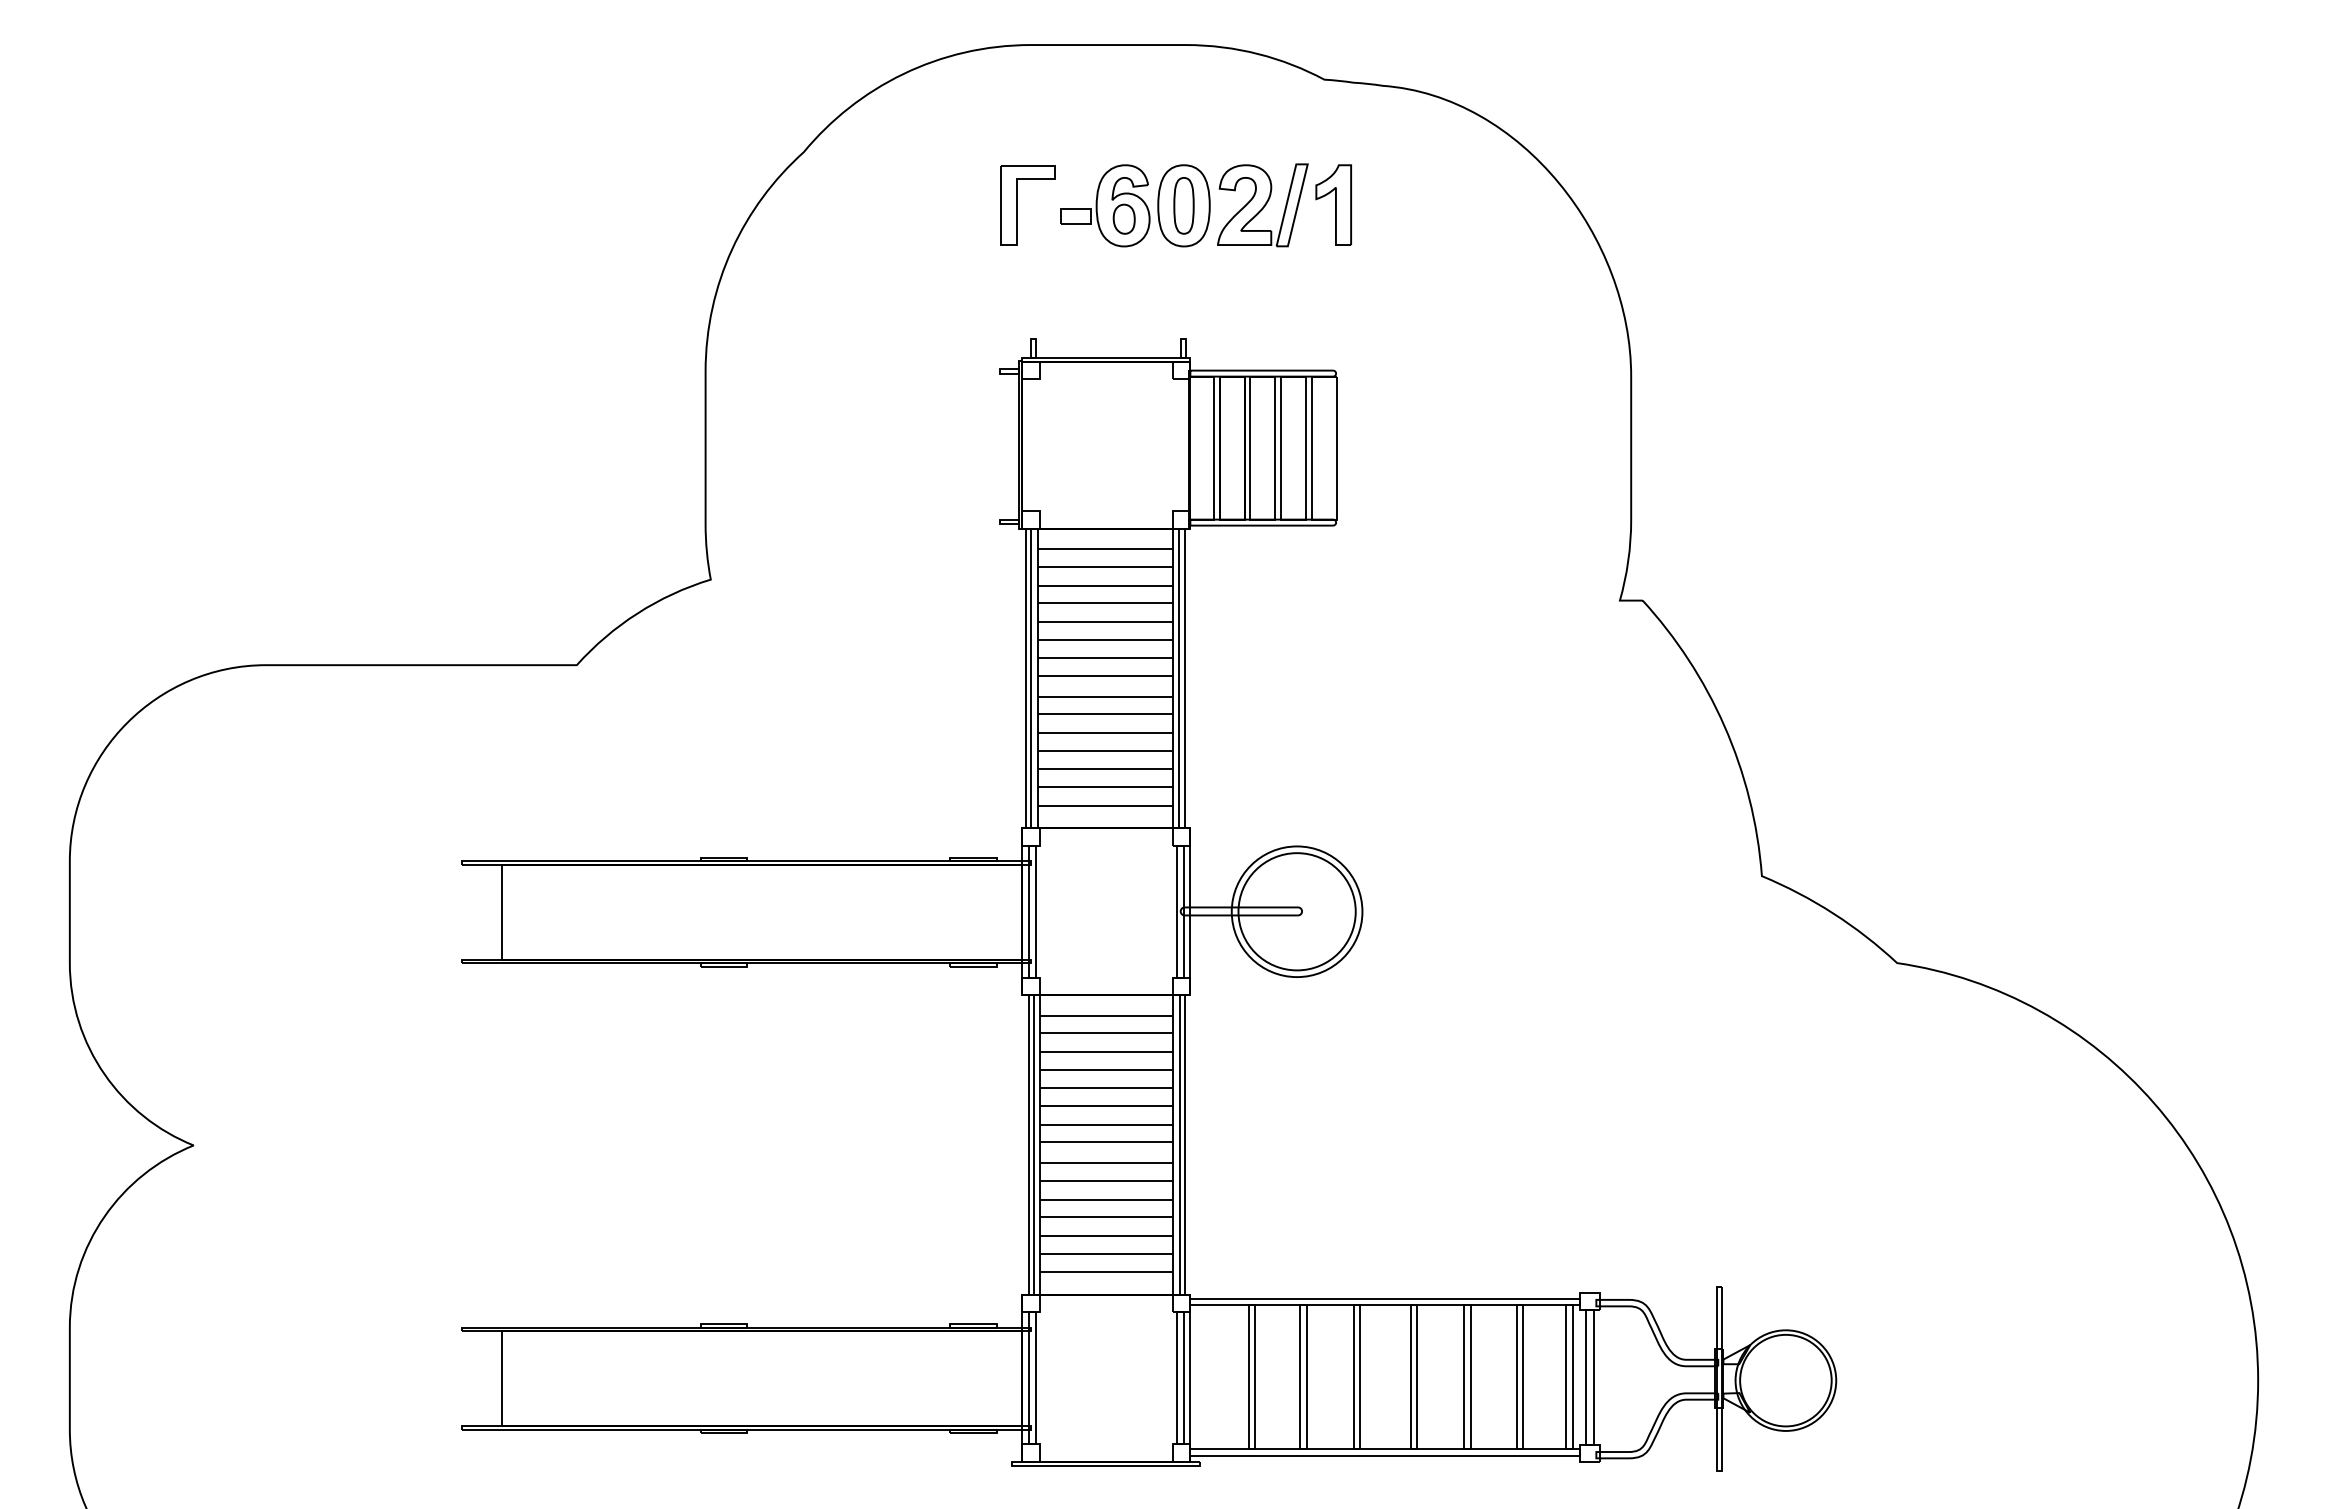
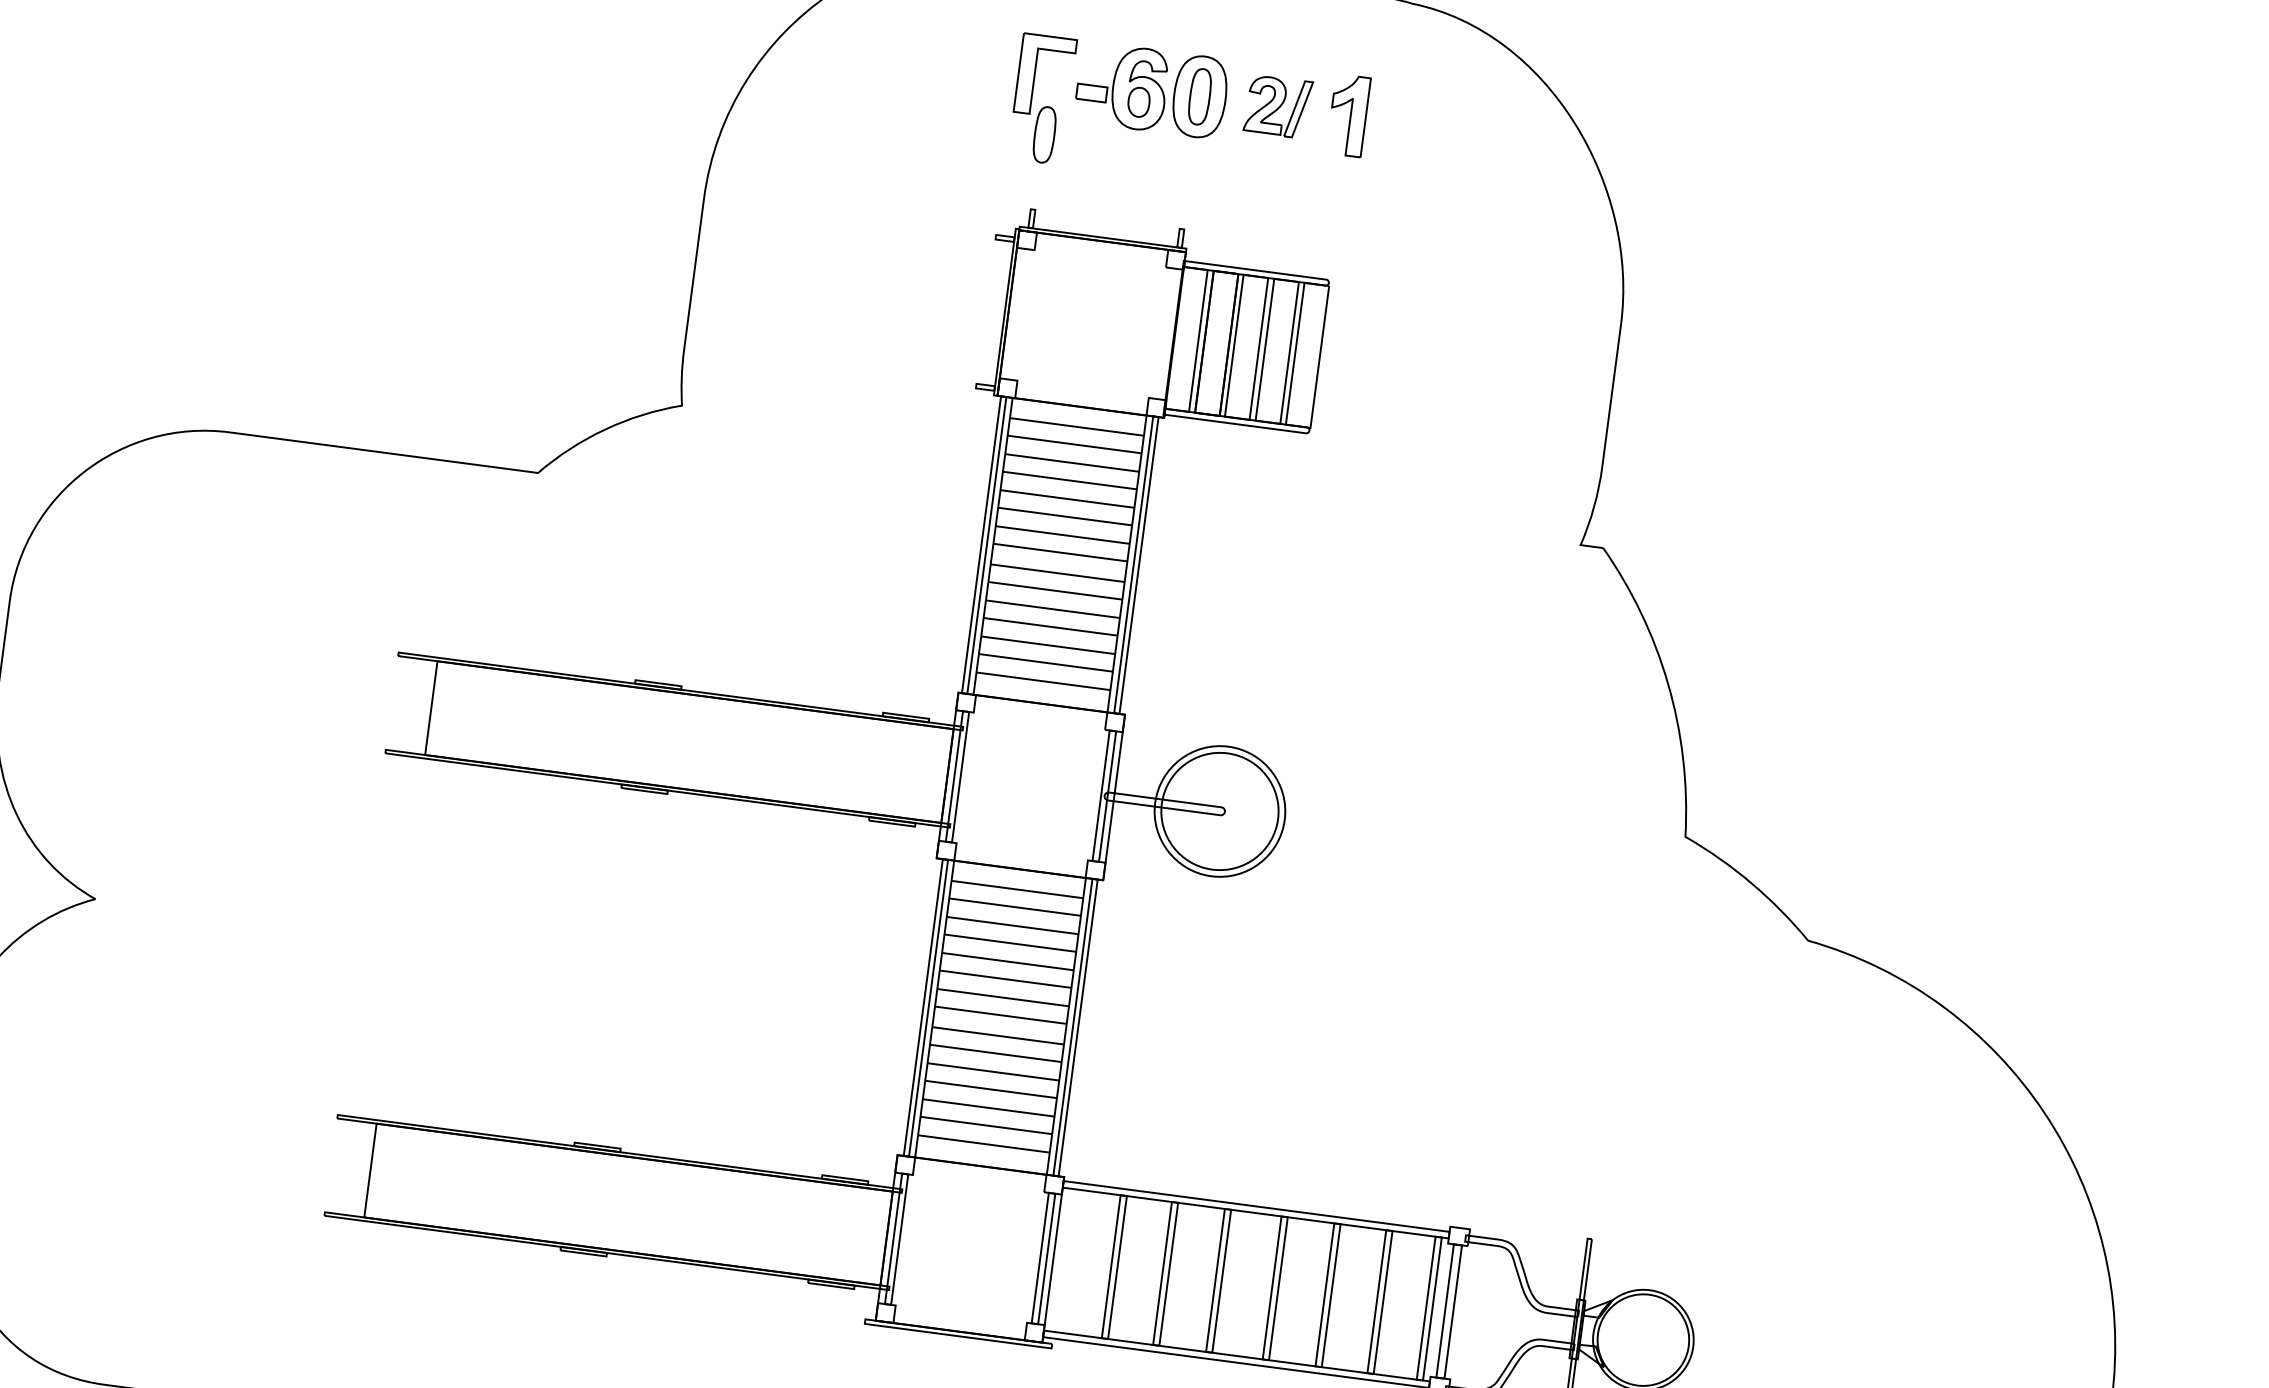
part: (1262, 205) -> (1277, 106), size x0.7
part: (1034, 263) -> (1044, 134), added

